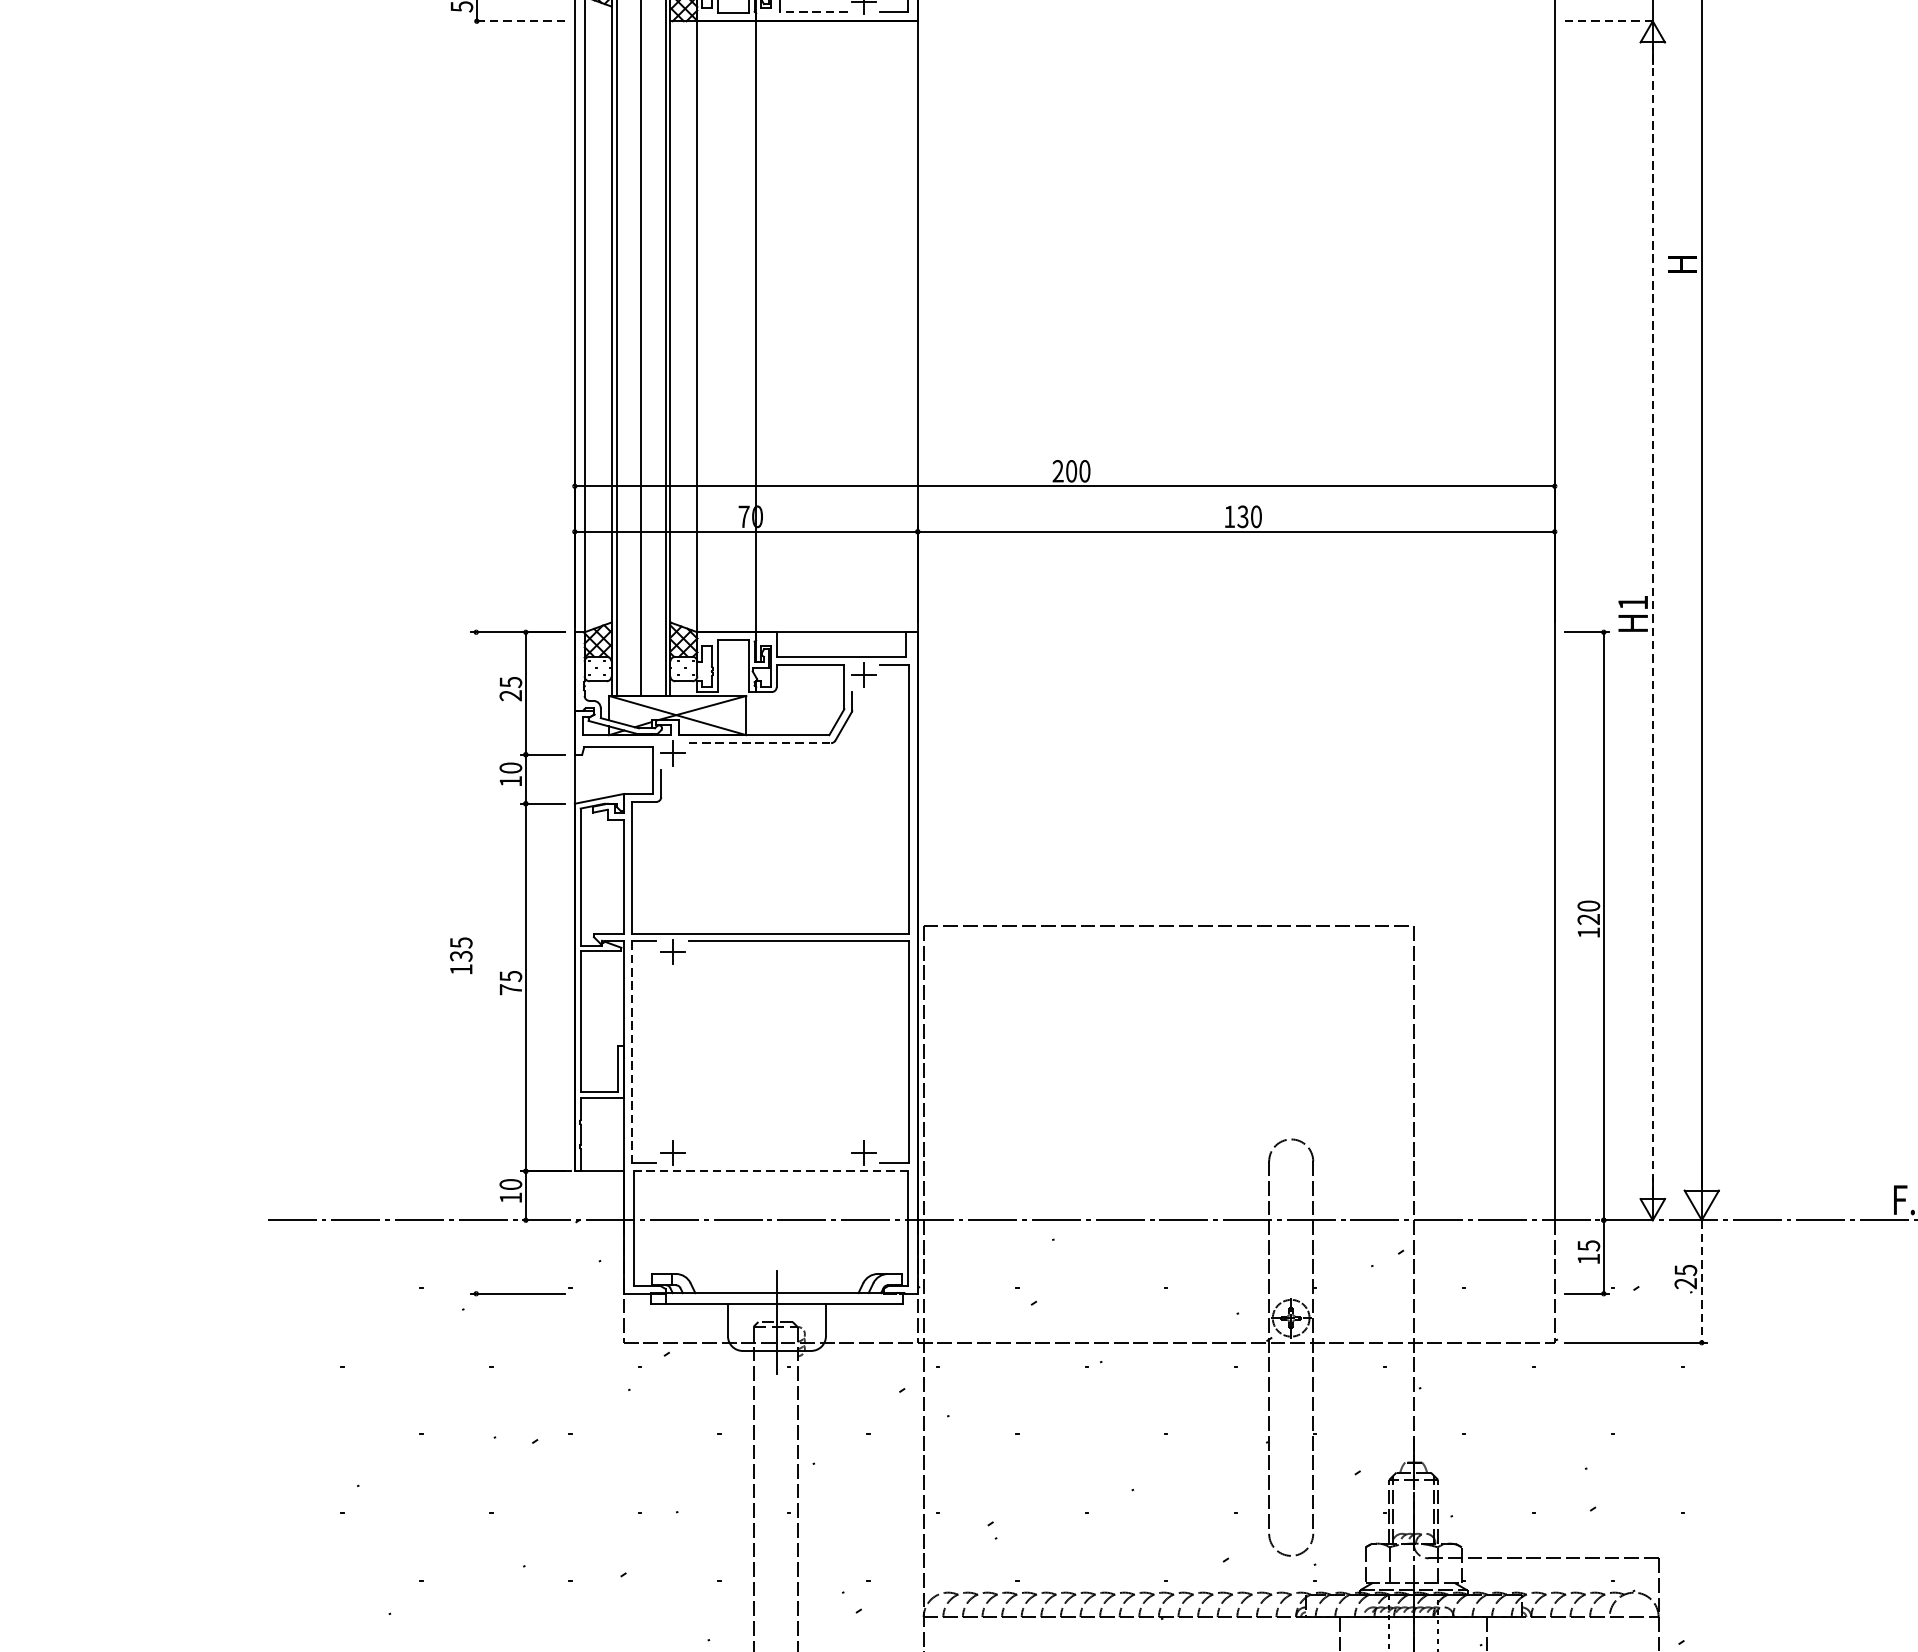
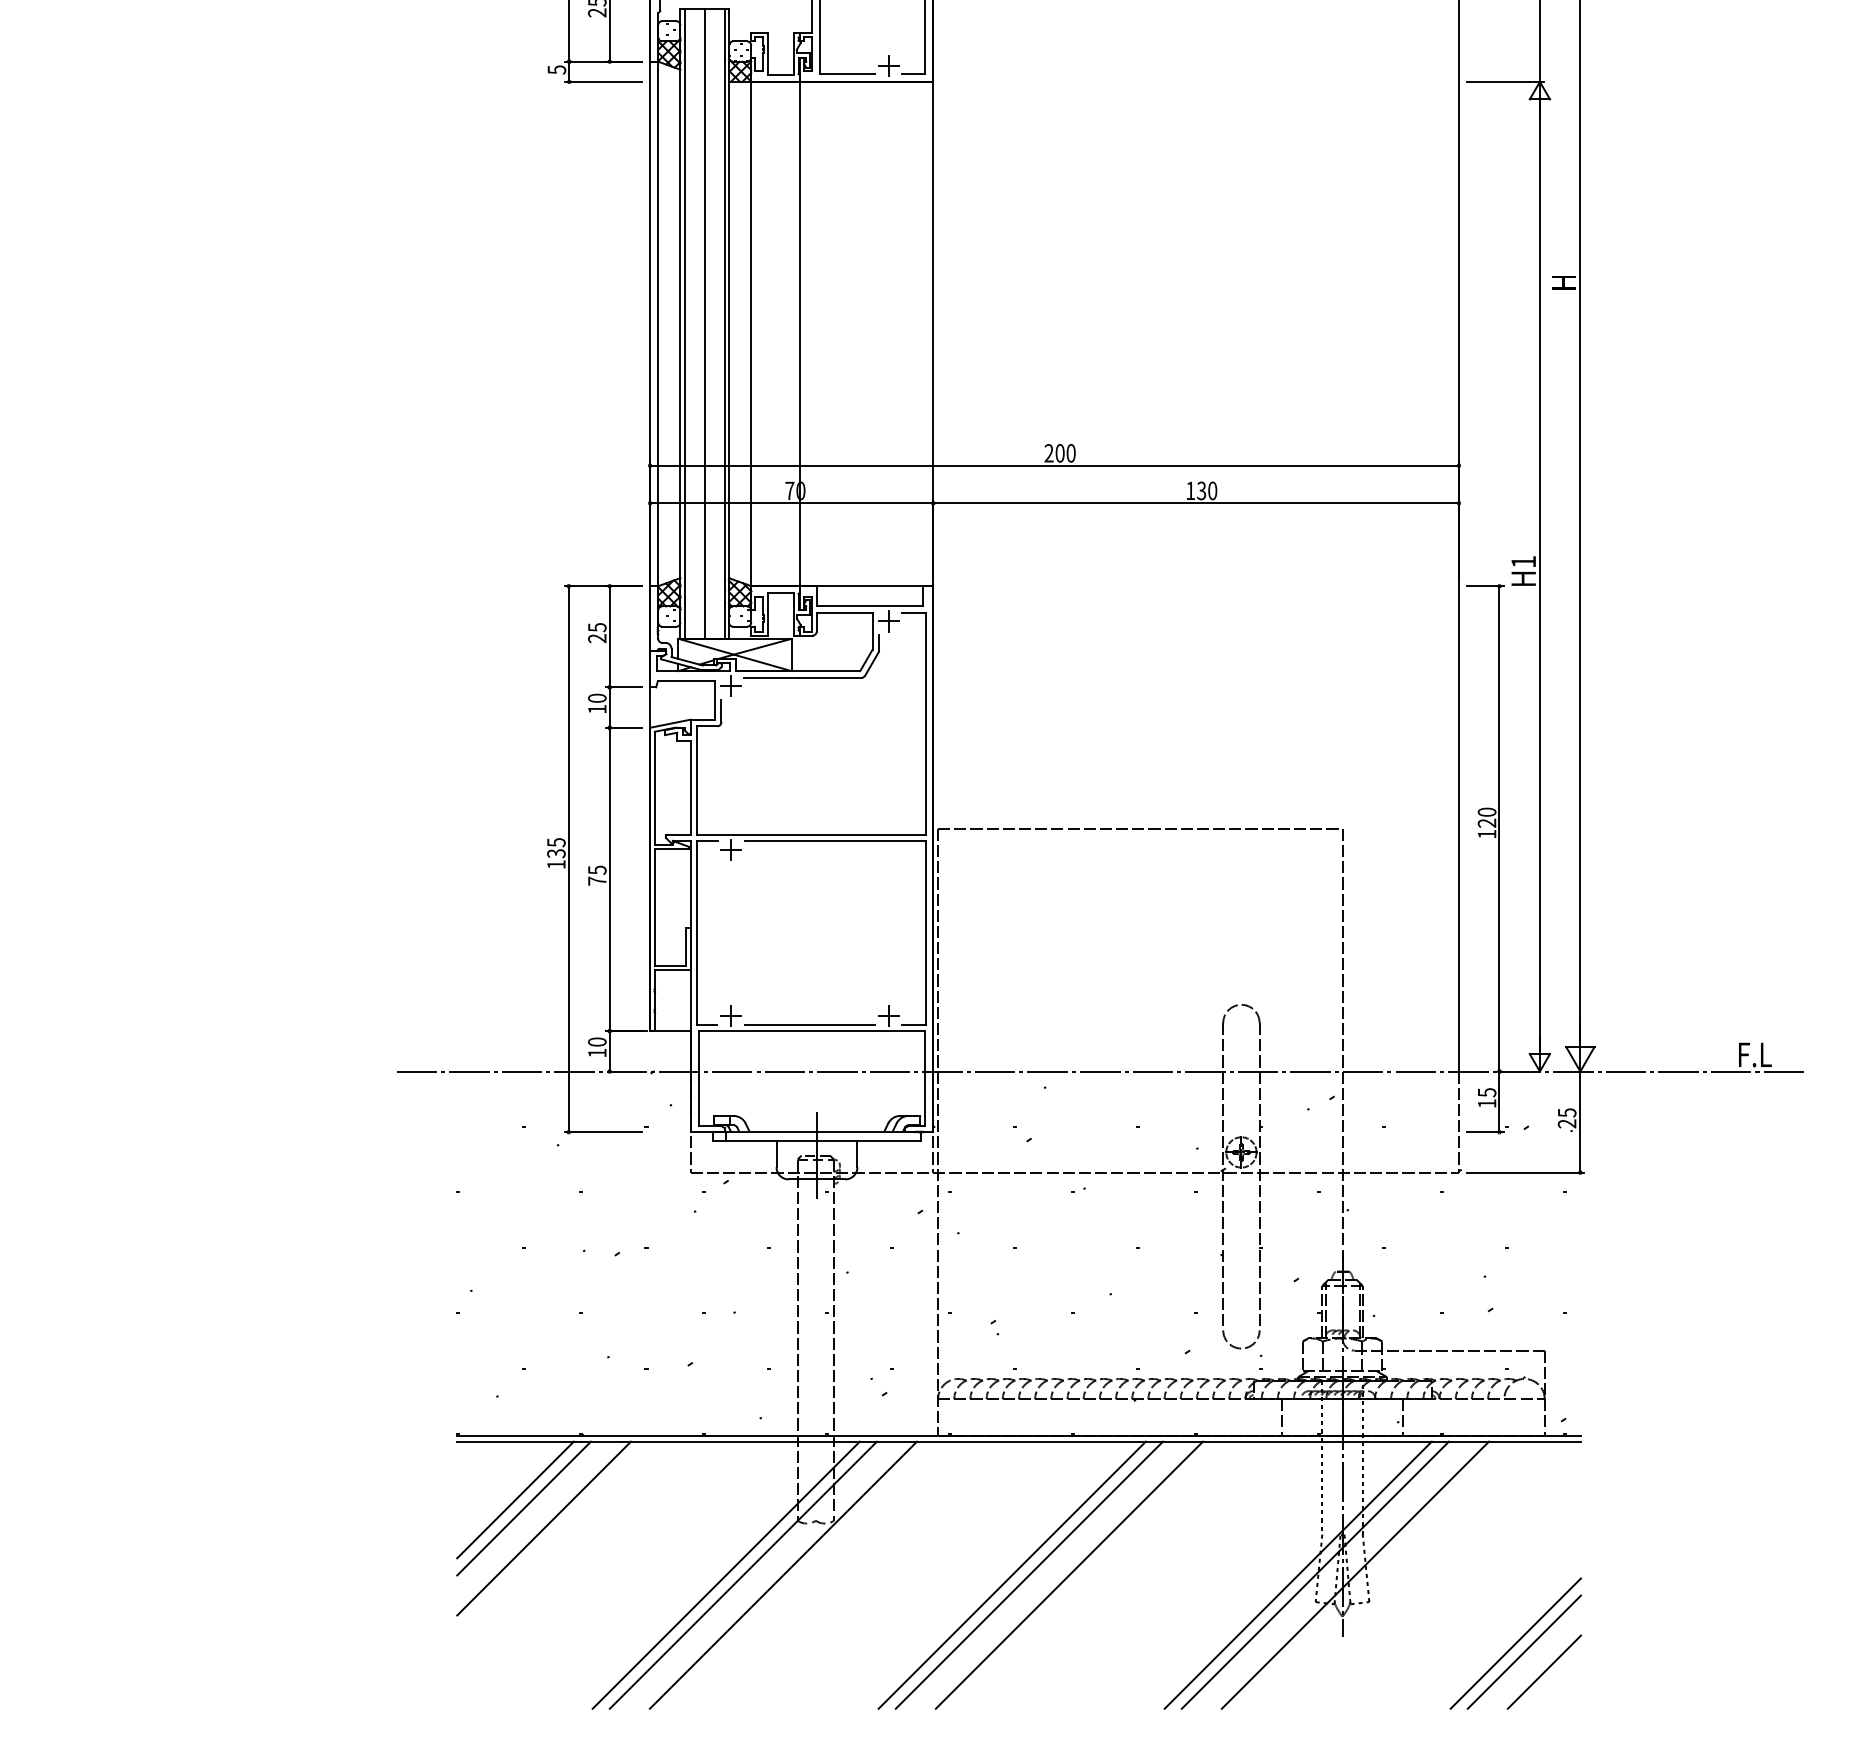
line: (813, 12) -> (847, 74), dashed -> solid
line: (518, 20) -> (603, 81), dashed -> solid
line: (1612, 20) -> (1506, 81), dashed -> solid
line: (1652, 620) -> (1539, 576), dashed -> solid
line: (759, 742) -> (802, 677), dashed -> solid
line: (475, 963) -> (568, 859), added
line: (632, 1051) -> (697, 932), dashed -> solid
line: (767, 1163) -> (809, 1024), added
line: (770, 1171) -> (811, 1031), dashed -> solid
line: (1701, 1281) -> (1580, 1122), dashed -> solid

